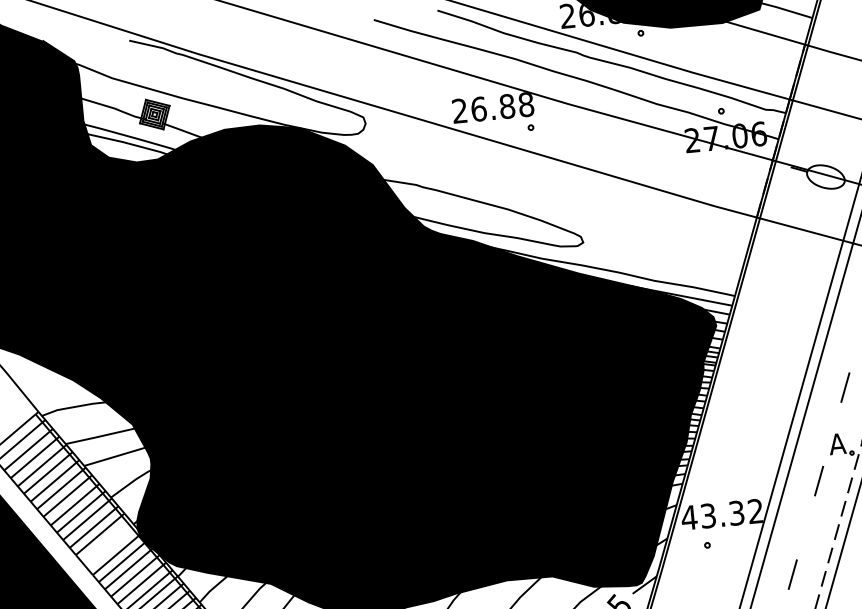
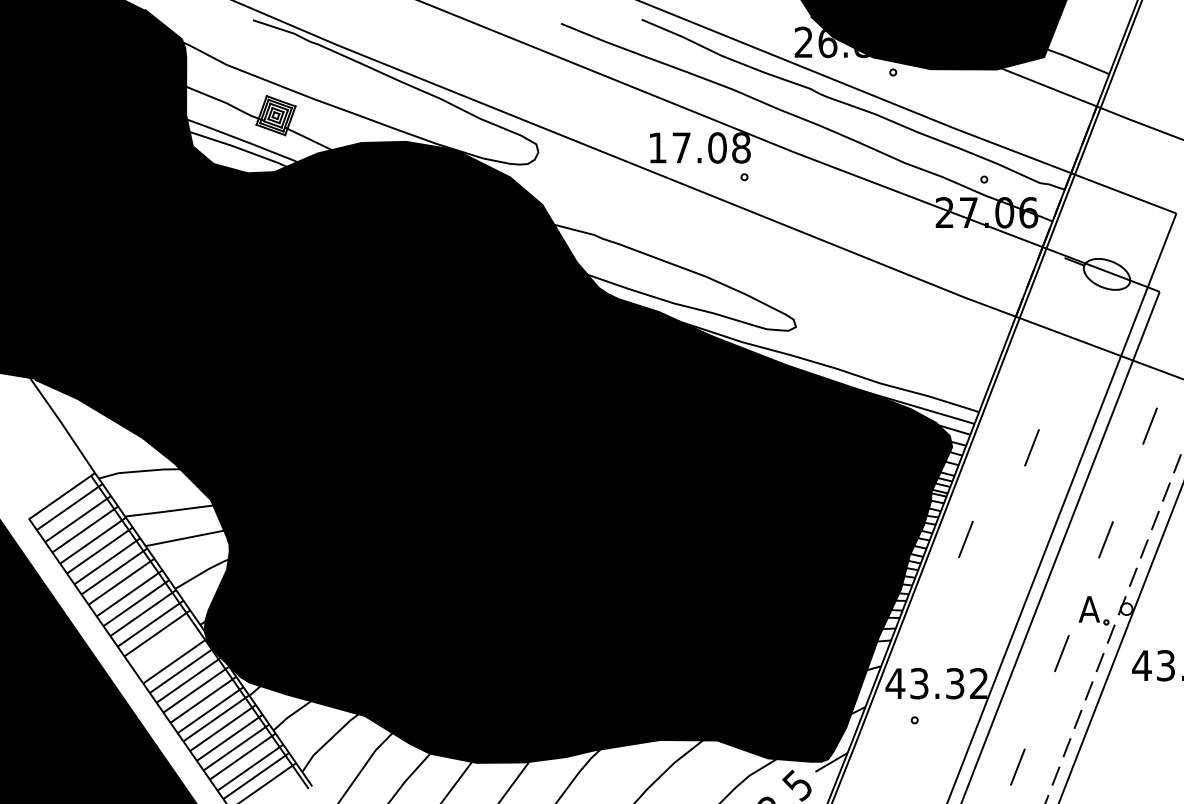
text: (483, 108) -> (687, 147), 26.88 -> 17.08
line: (779, 320) -> (1031, 447), added
line: (733, 398) -> (965, 539), added

